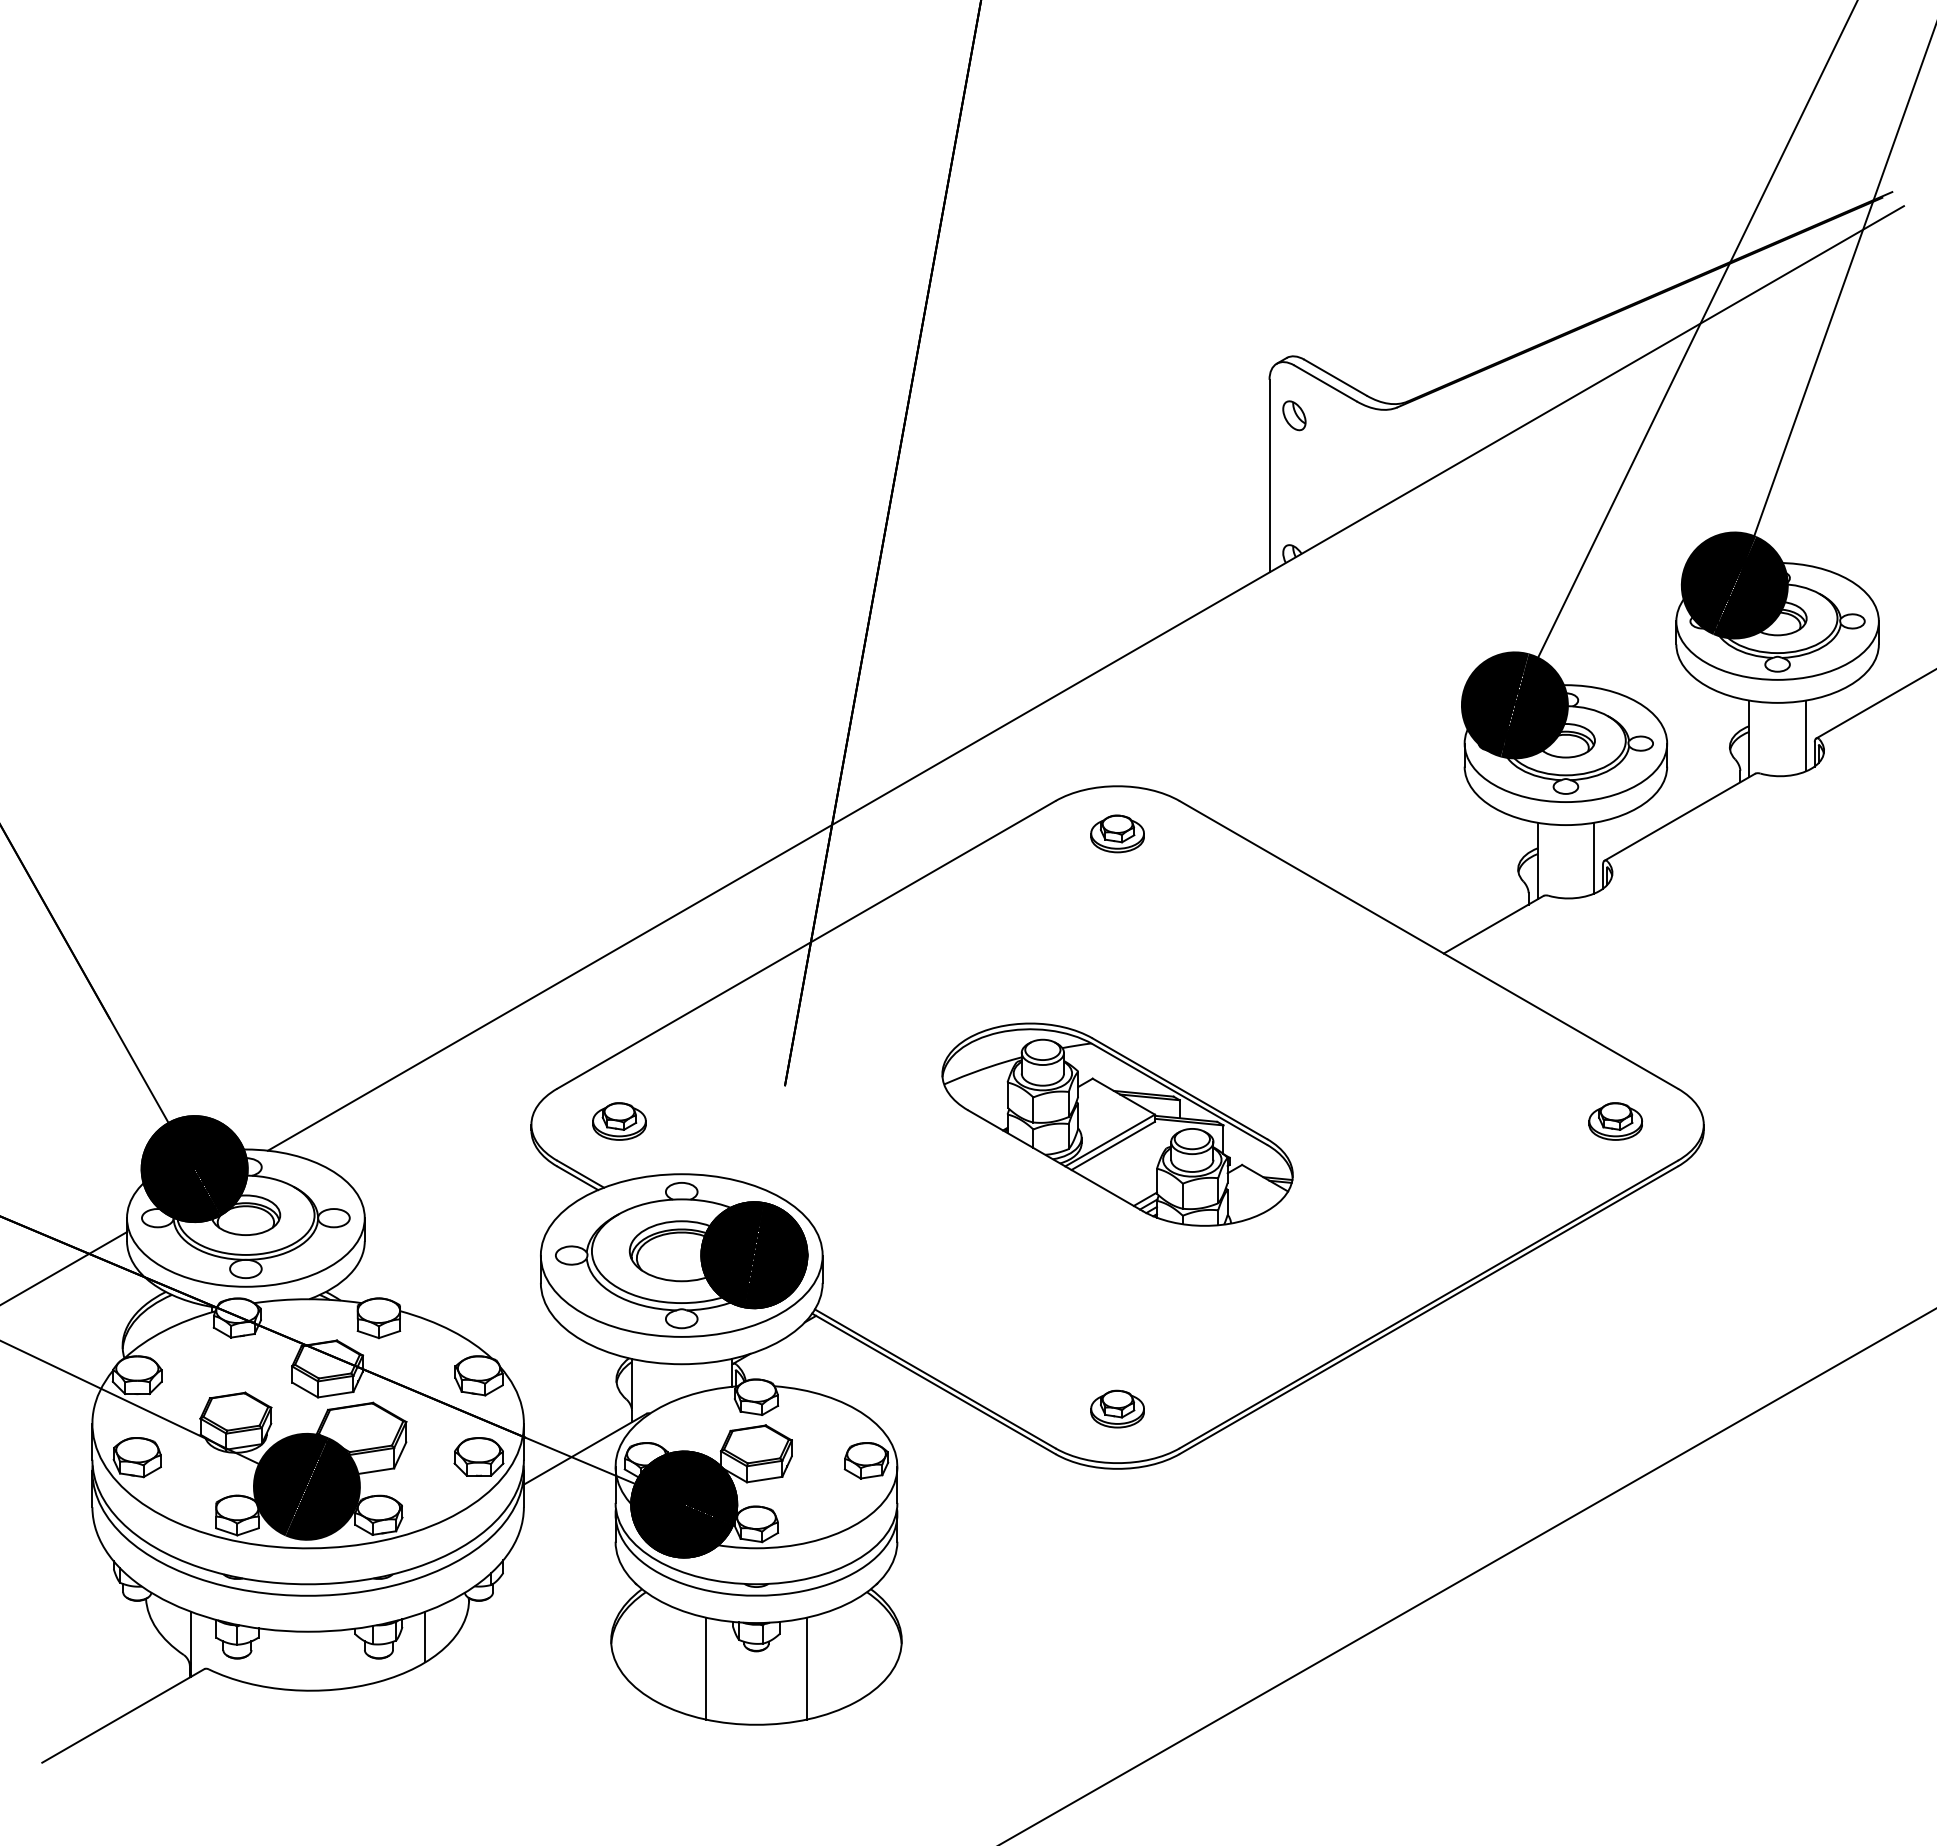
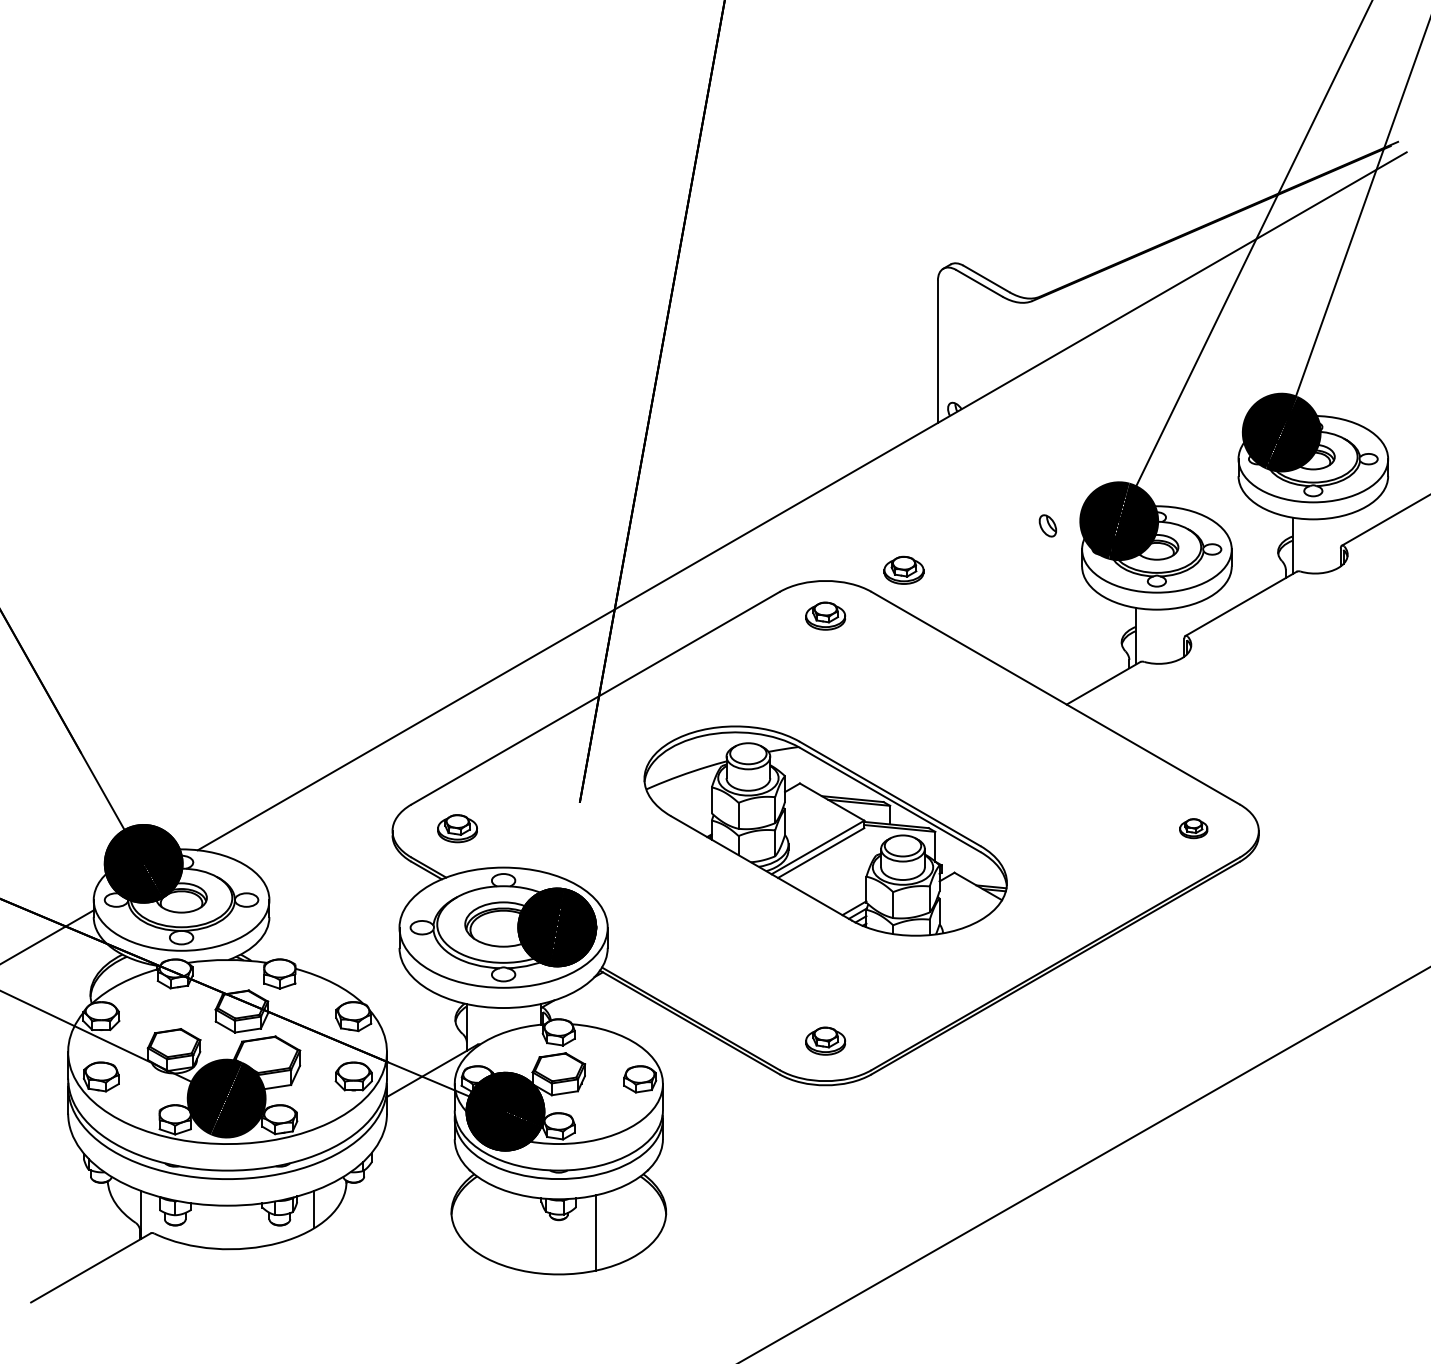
part: (1294, 415) -> (1048, 525), moved
line: (1805, 735) -> (1333, 543), removed
part: (1223, 771) -> (903, 570), added
line: (1594, 857) -> (1178, 633), removed
part: (1615, 1121) -> (1193, 828), size x0.7
part: (1117, 1124) -> (825, 830), size x1.4
line: (706, 1668) -> (521, 1232), removed

